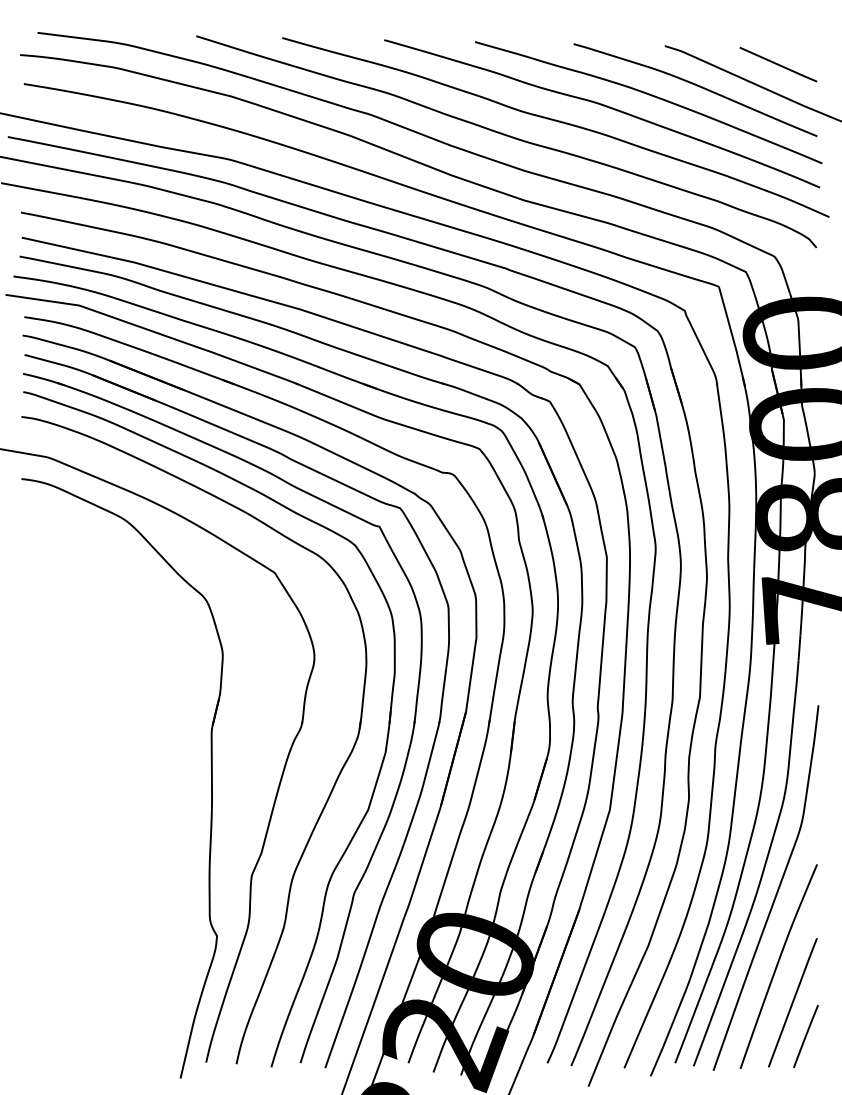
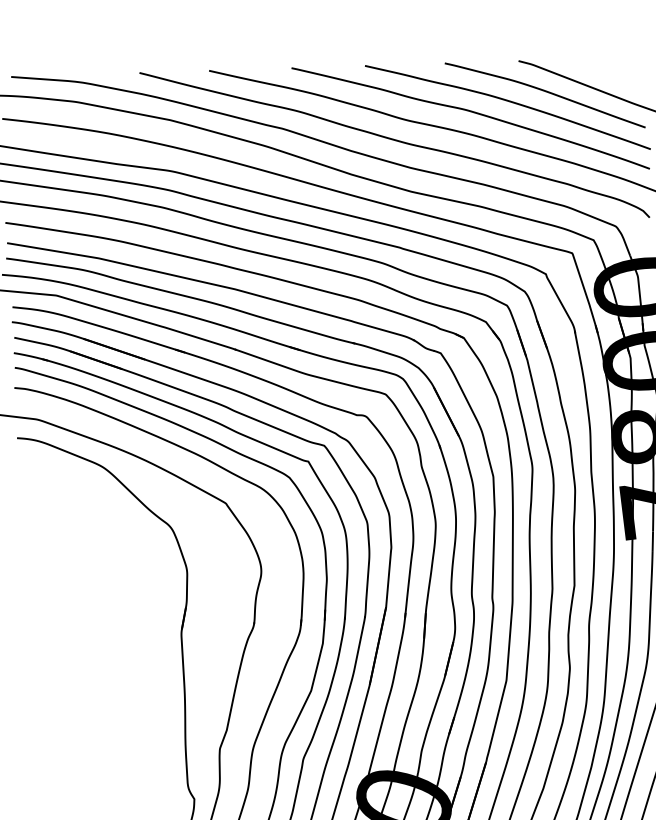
line: (778, 64) -> (611, 71), removed

